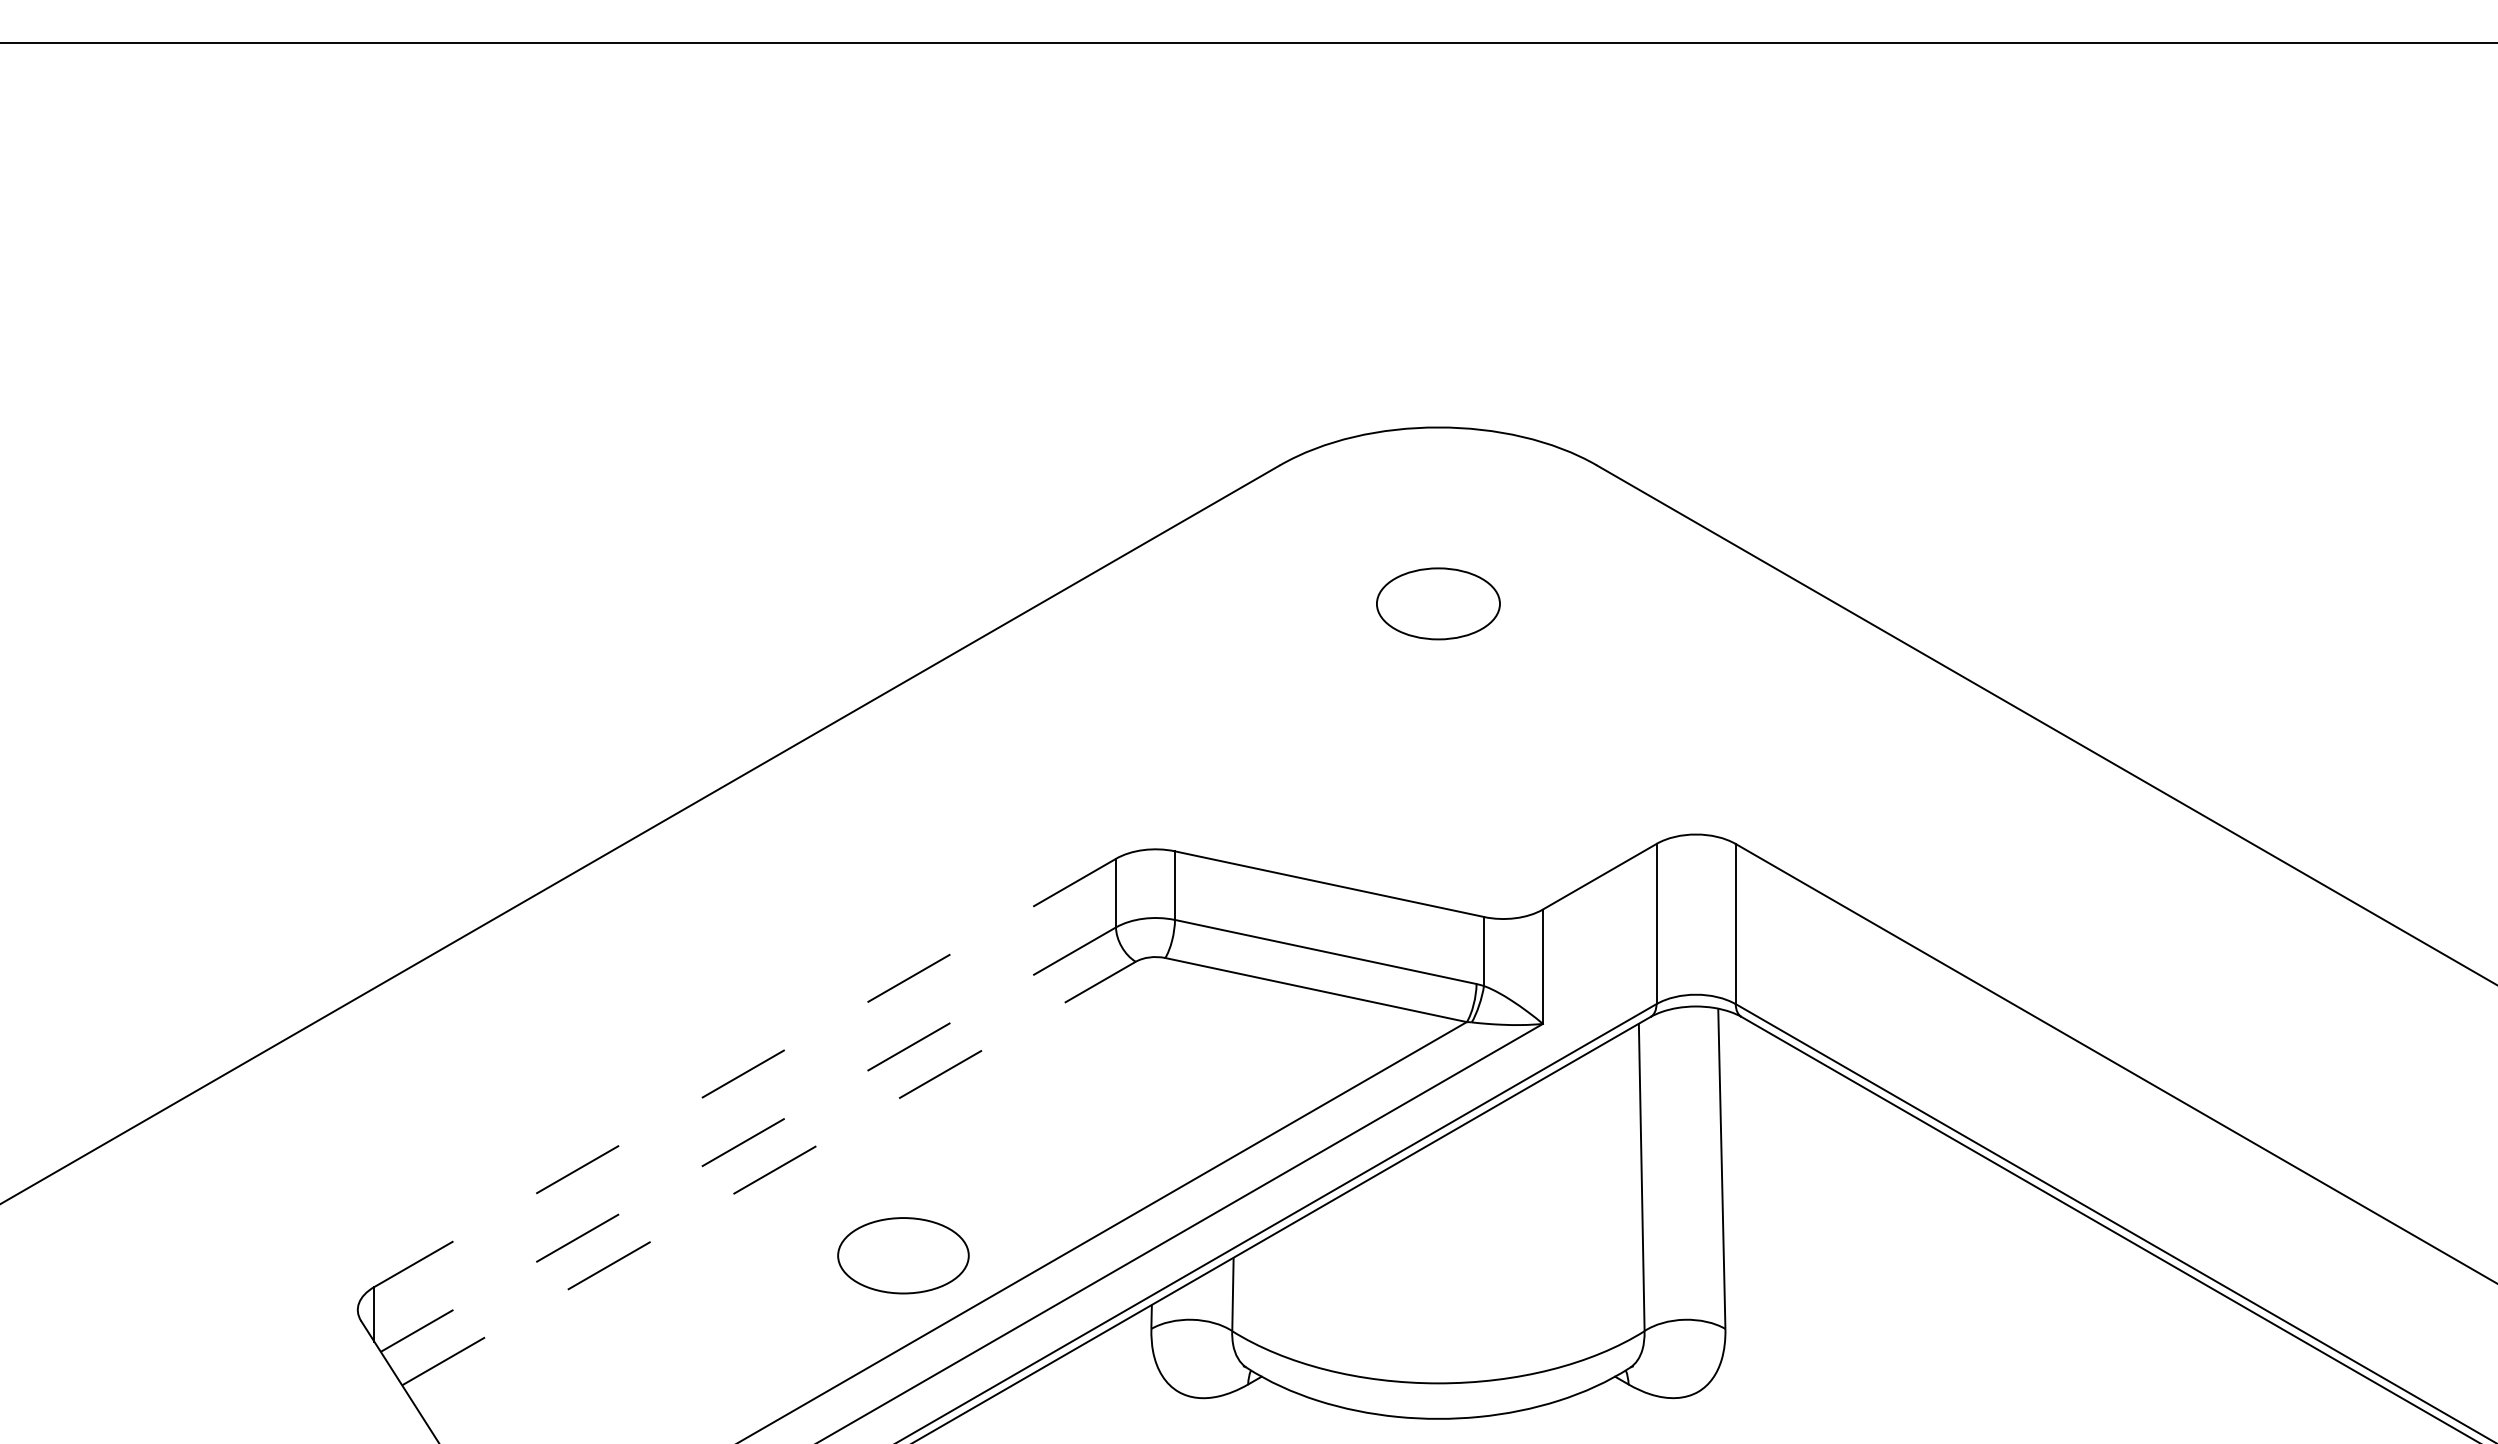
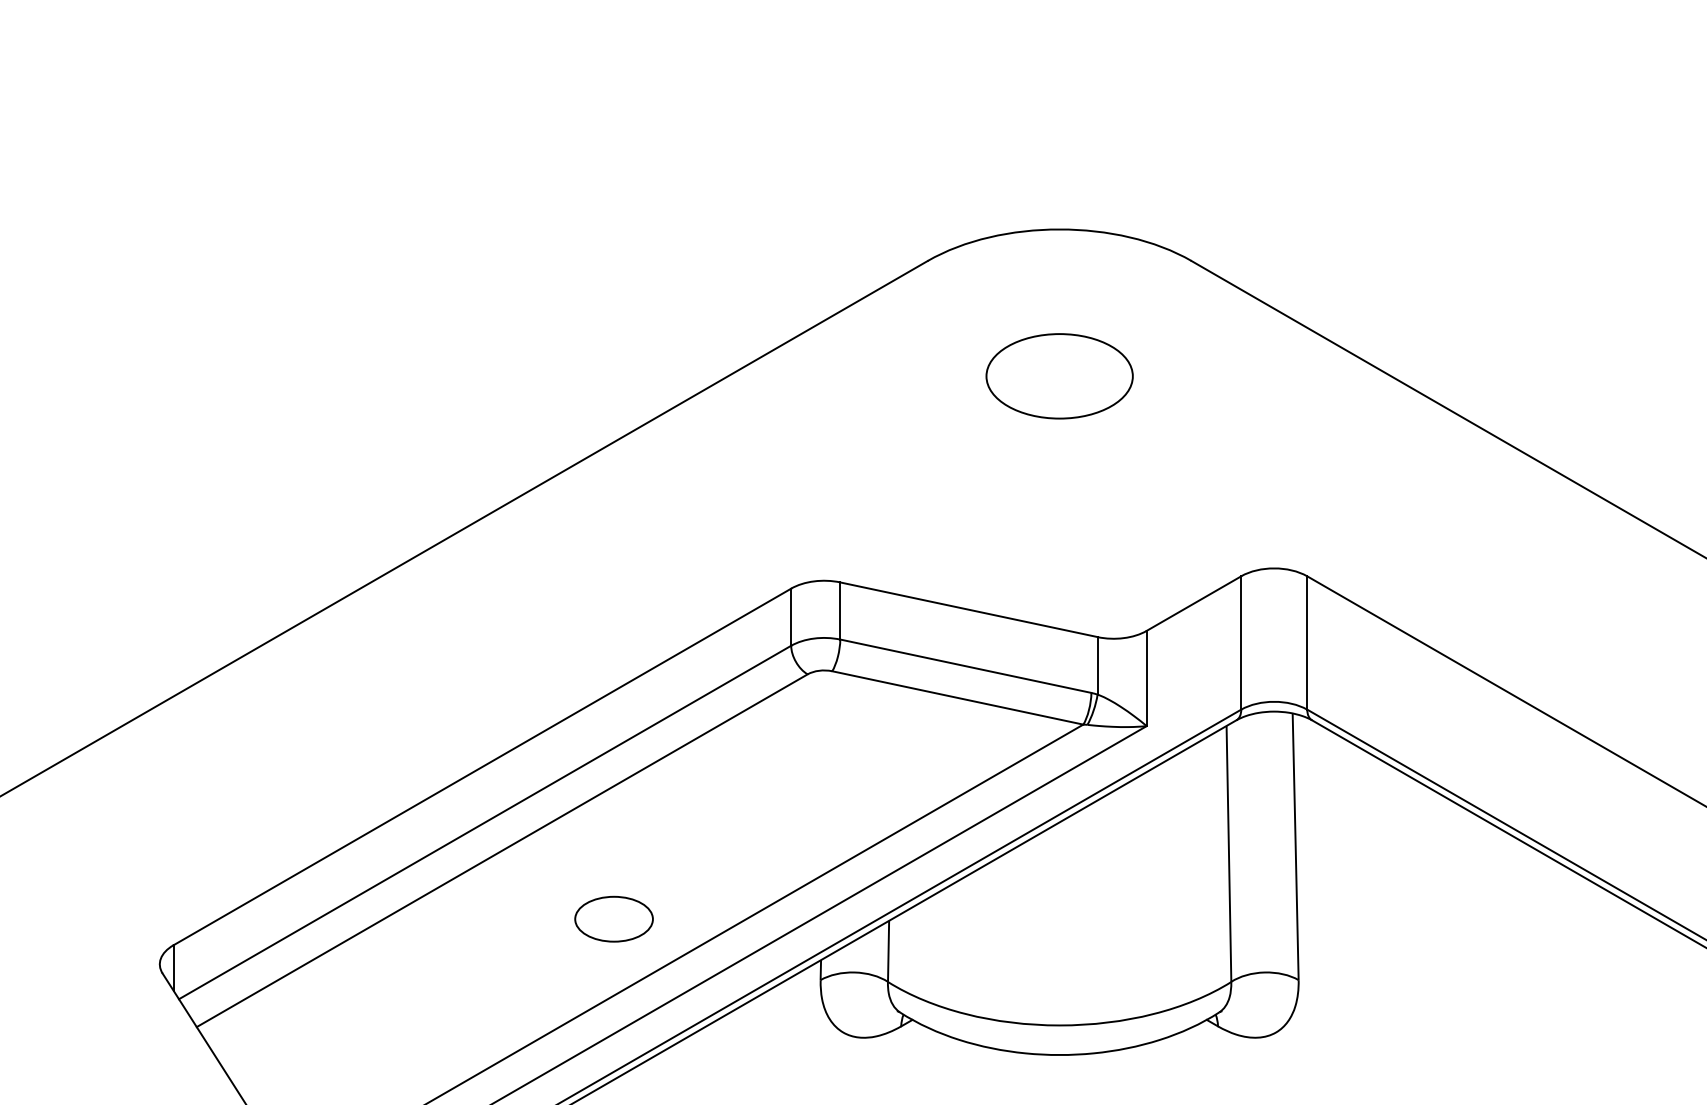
part: (1438, 603) -> (1059, 376), size x1.43
line: (744, 1073) -> (481, 767), dashed -> solid
line: (748, 1139) -> (485, 822), dashed -> solid
line: (769, 1173) -> (502, 850), dashed -> solid
part: (902, 1255) -> (613, 918), size x0.71

